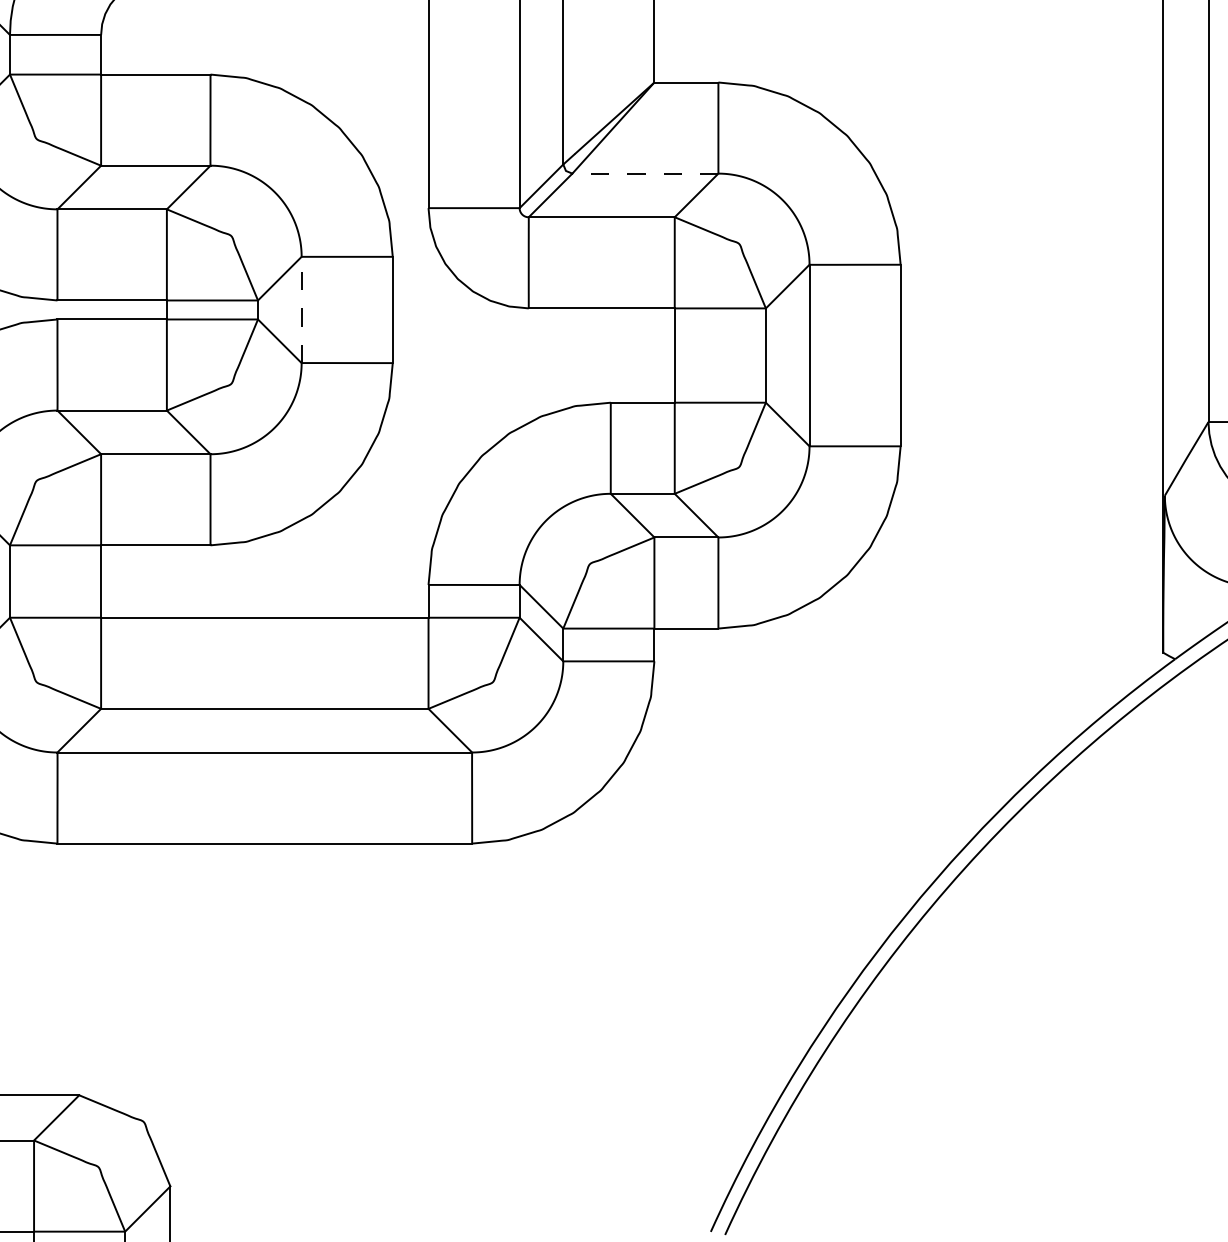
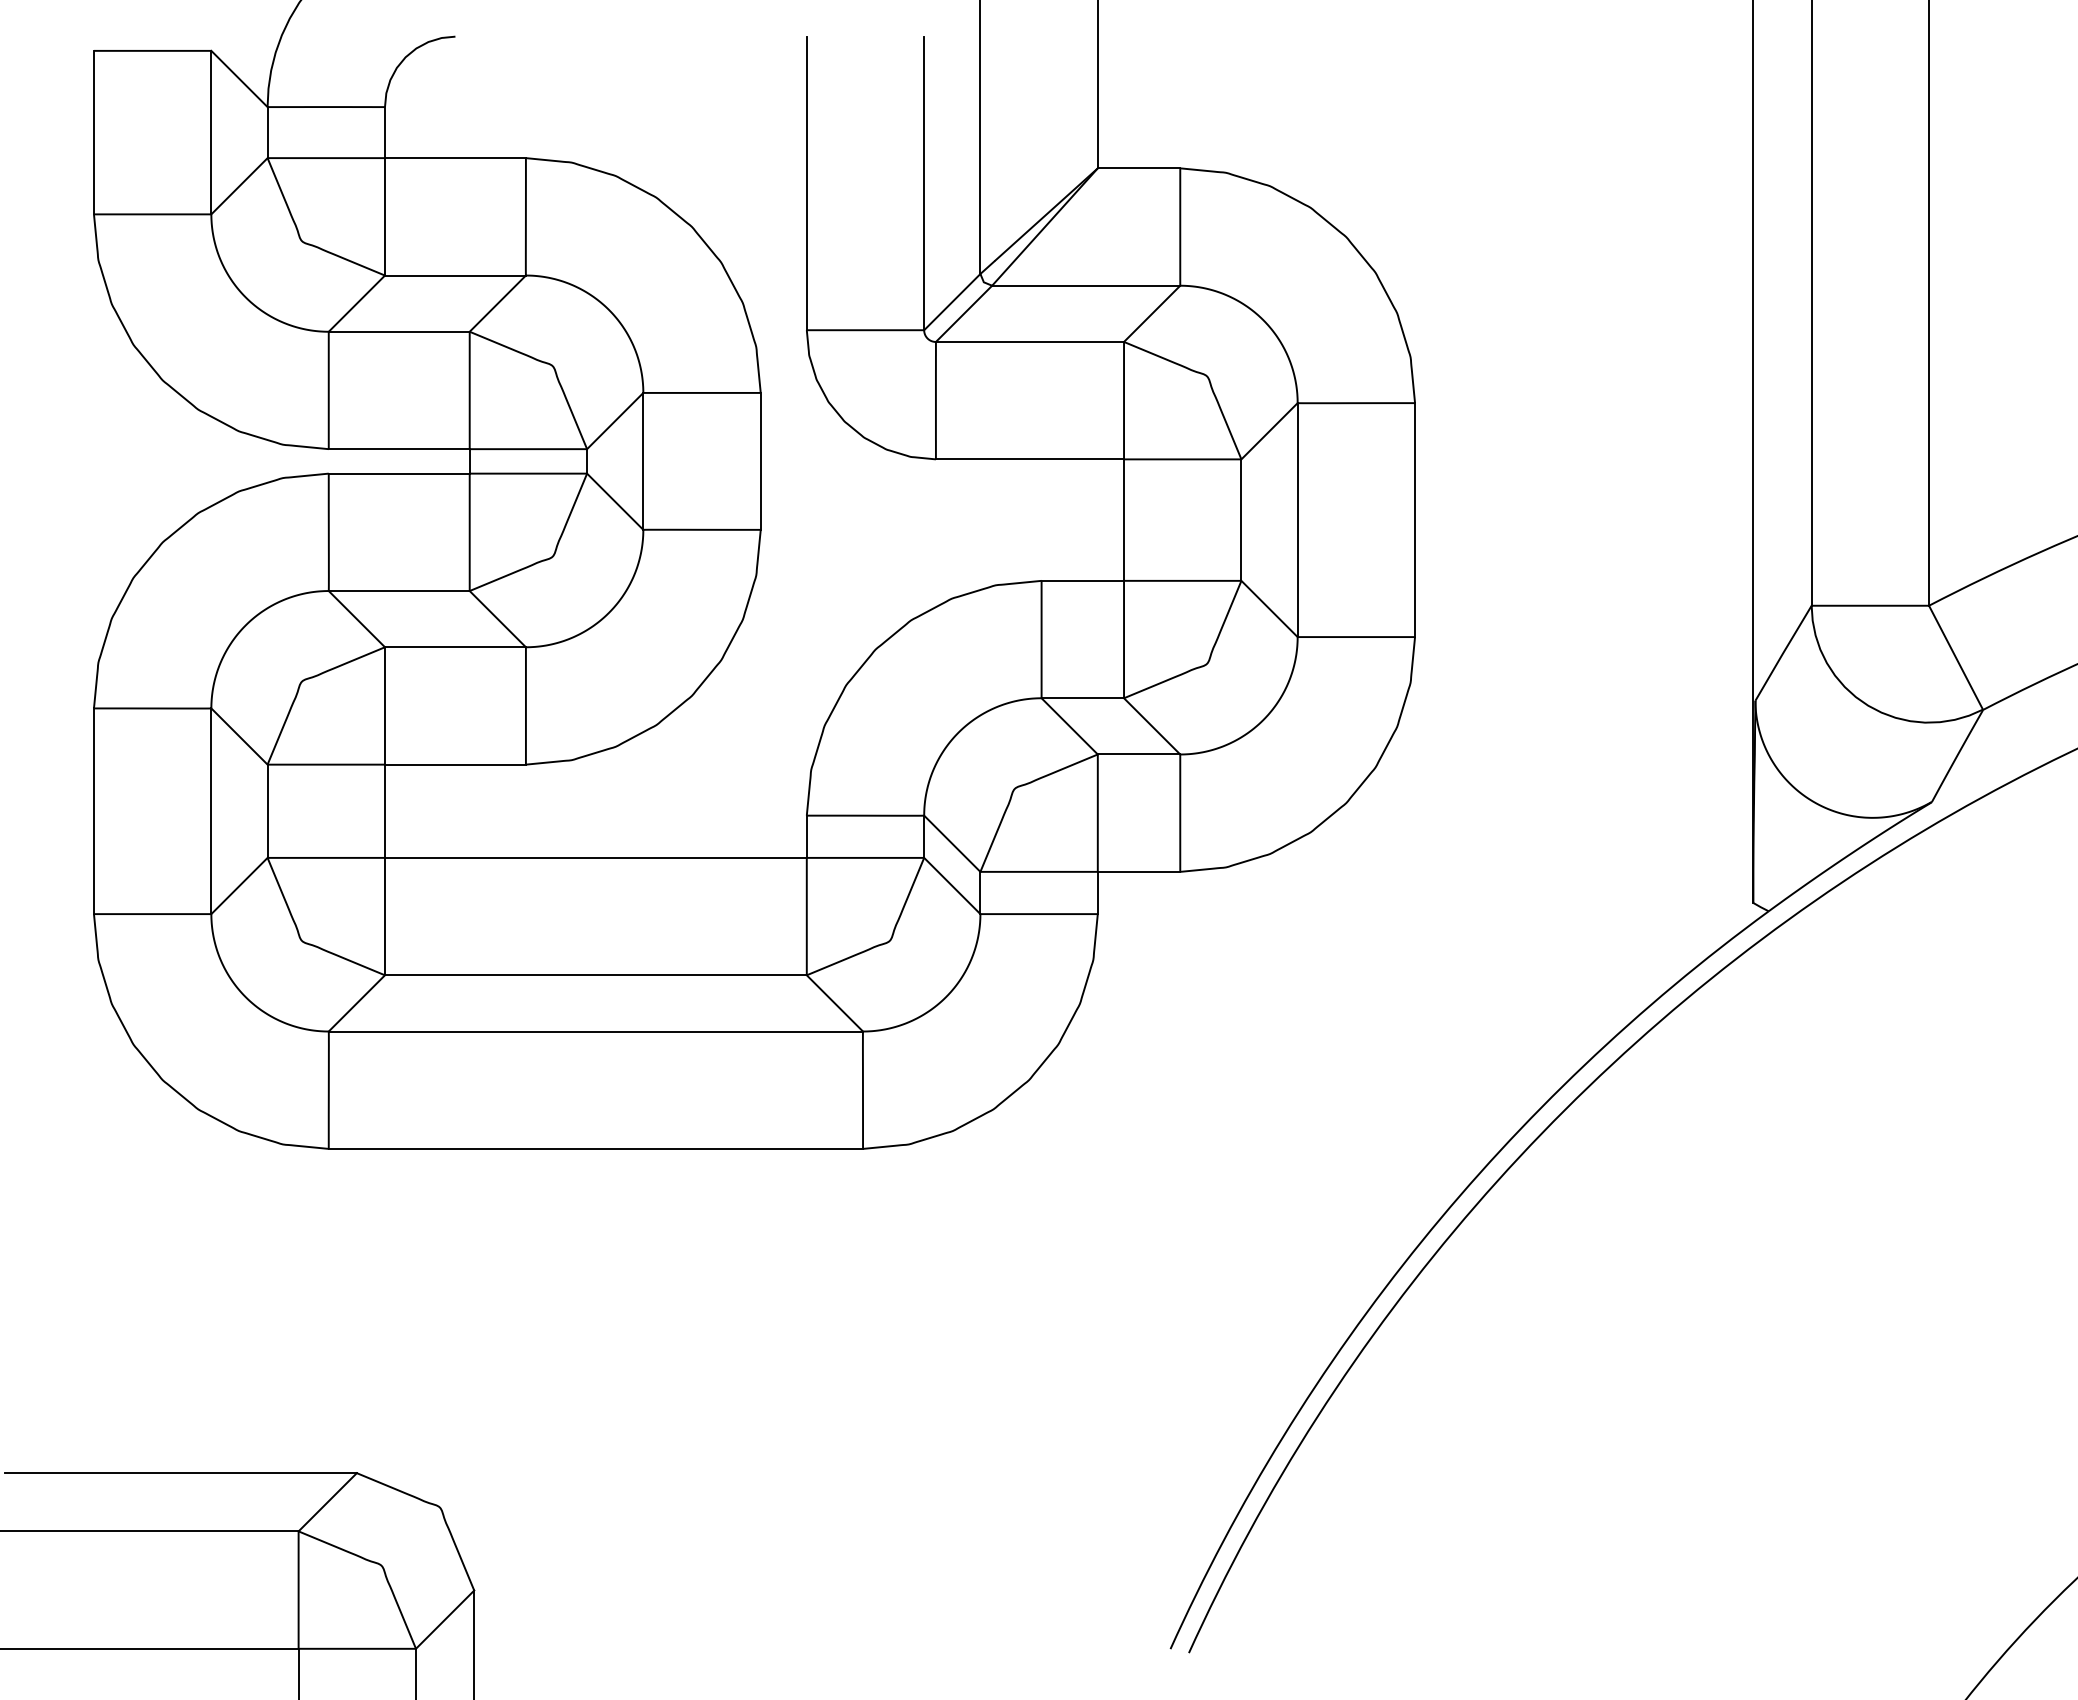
line: (644, 173) -> (1085, 285), dashed -> solid
line: (301, 309) -> (643, 460), dashed -> solid

